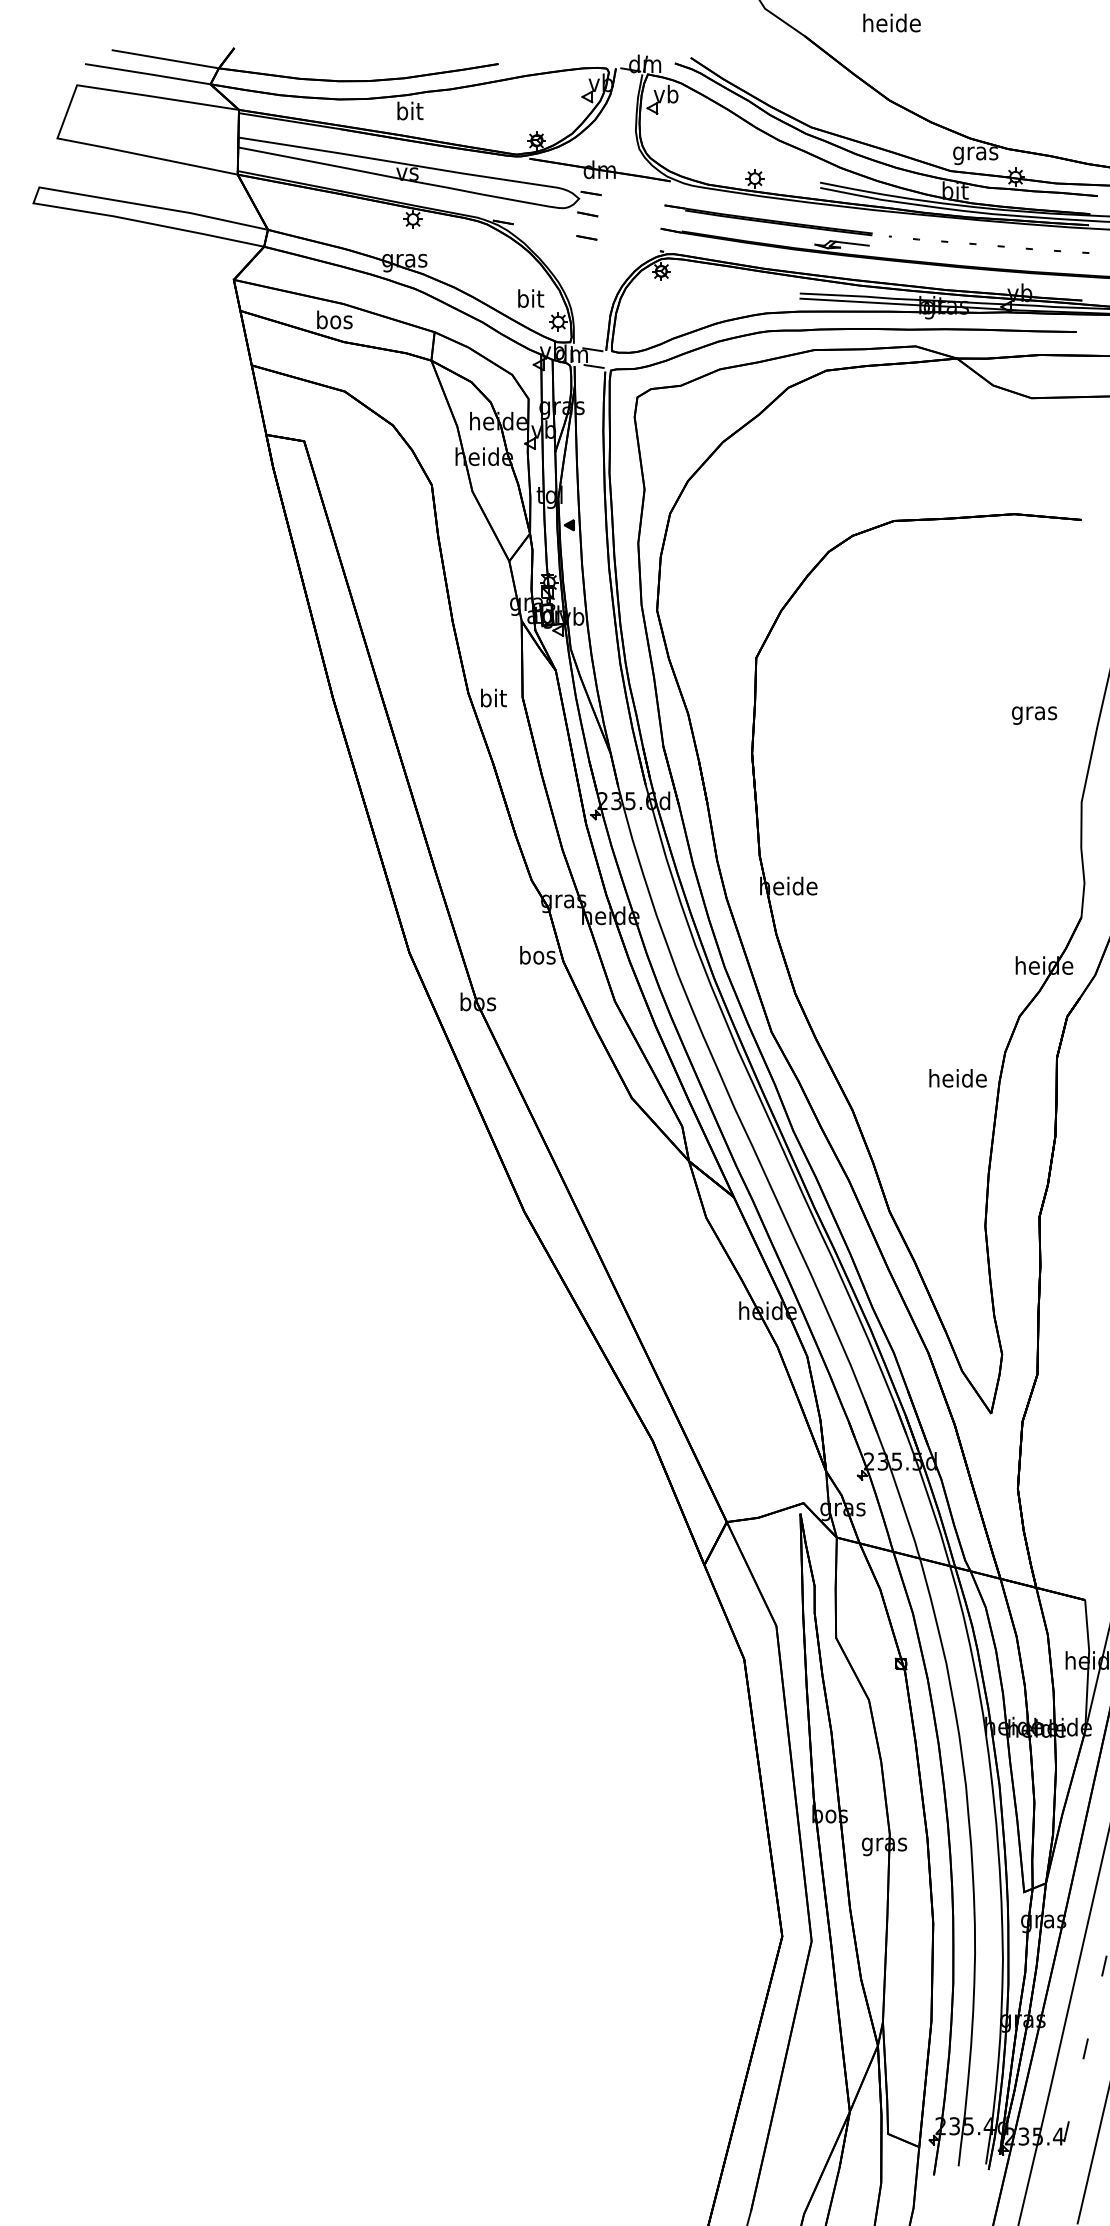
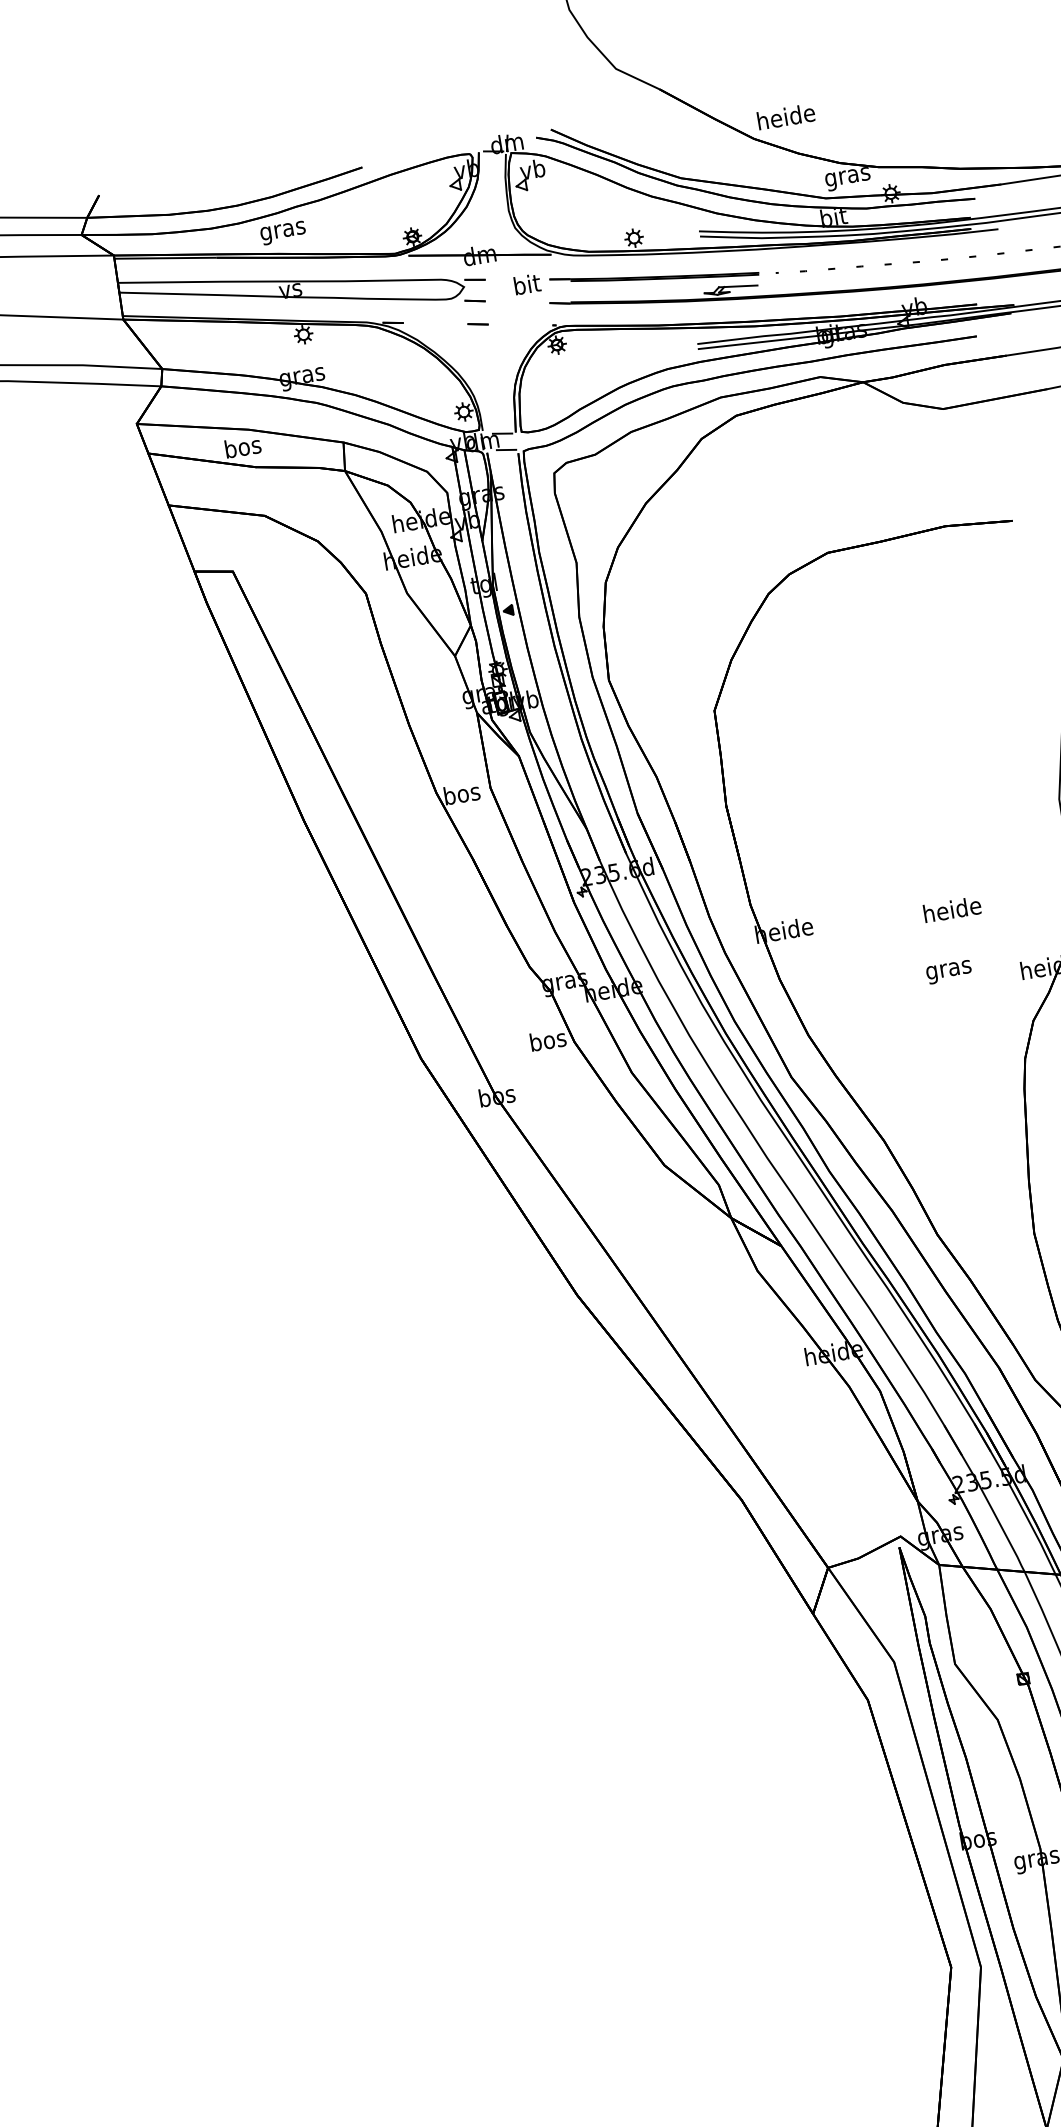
text: (891, 22) -> (785, 116), moved
text: (409, 113) -> (282, 230), bit -> gras
text: (531, 298) -> (527, 284), moved
text: (493, 697) -> (461, 793), bit -> bos
text: (1034, 715) -> (949, 972), moved
text: (957, 1078) -> (951, 909), moved

